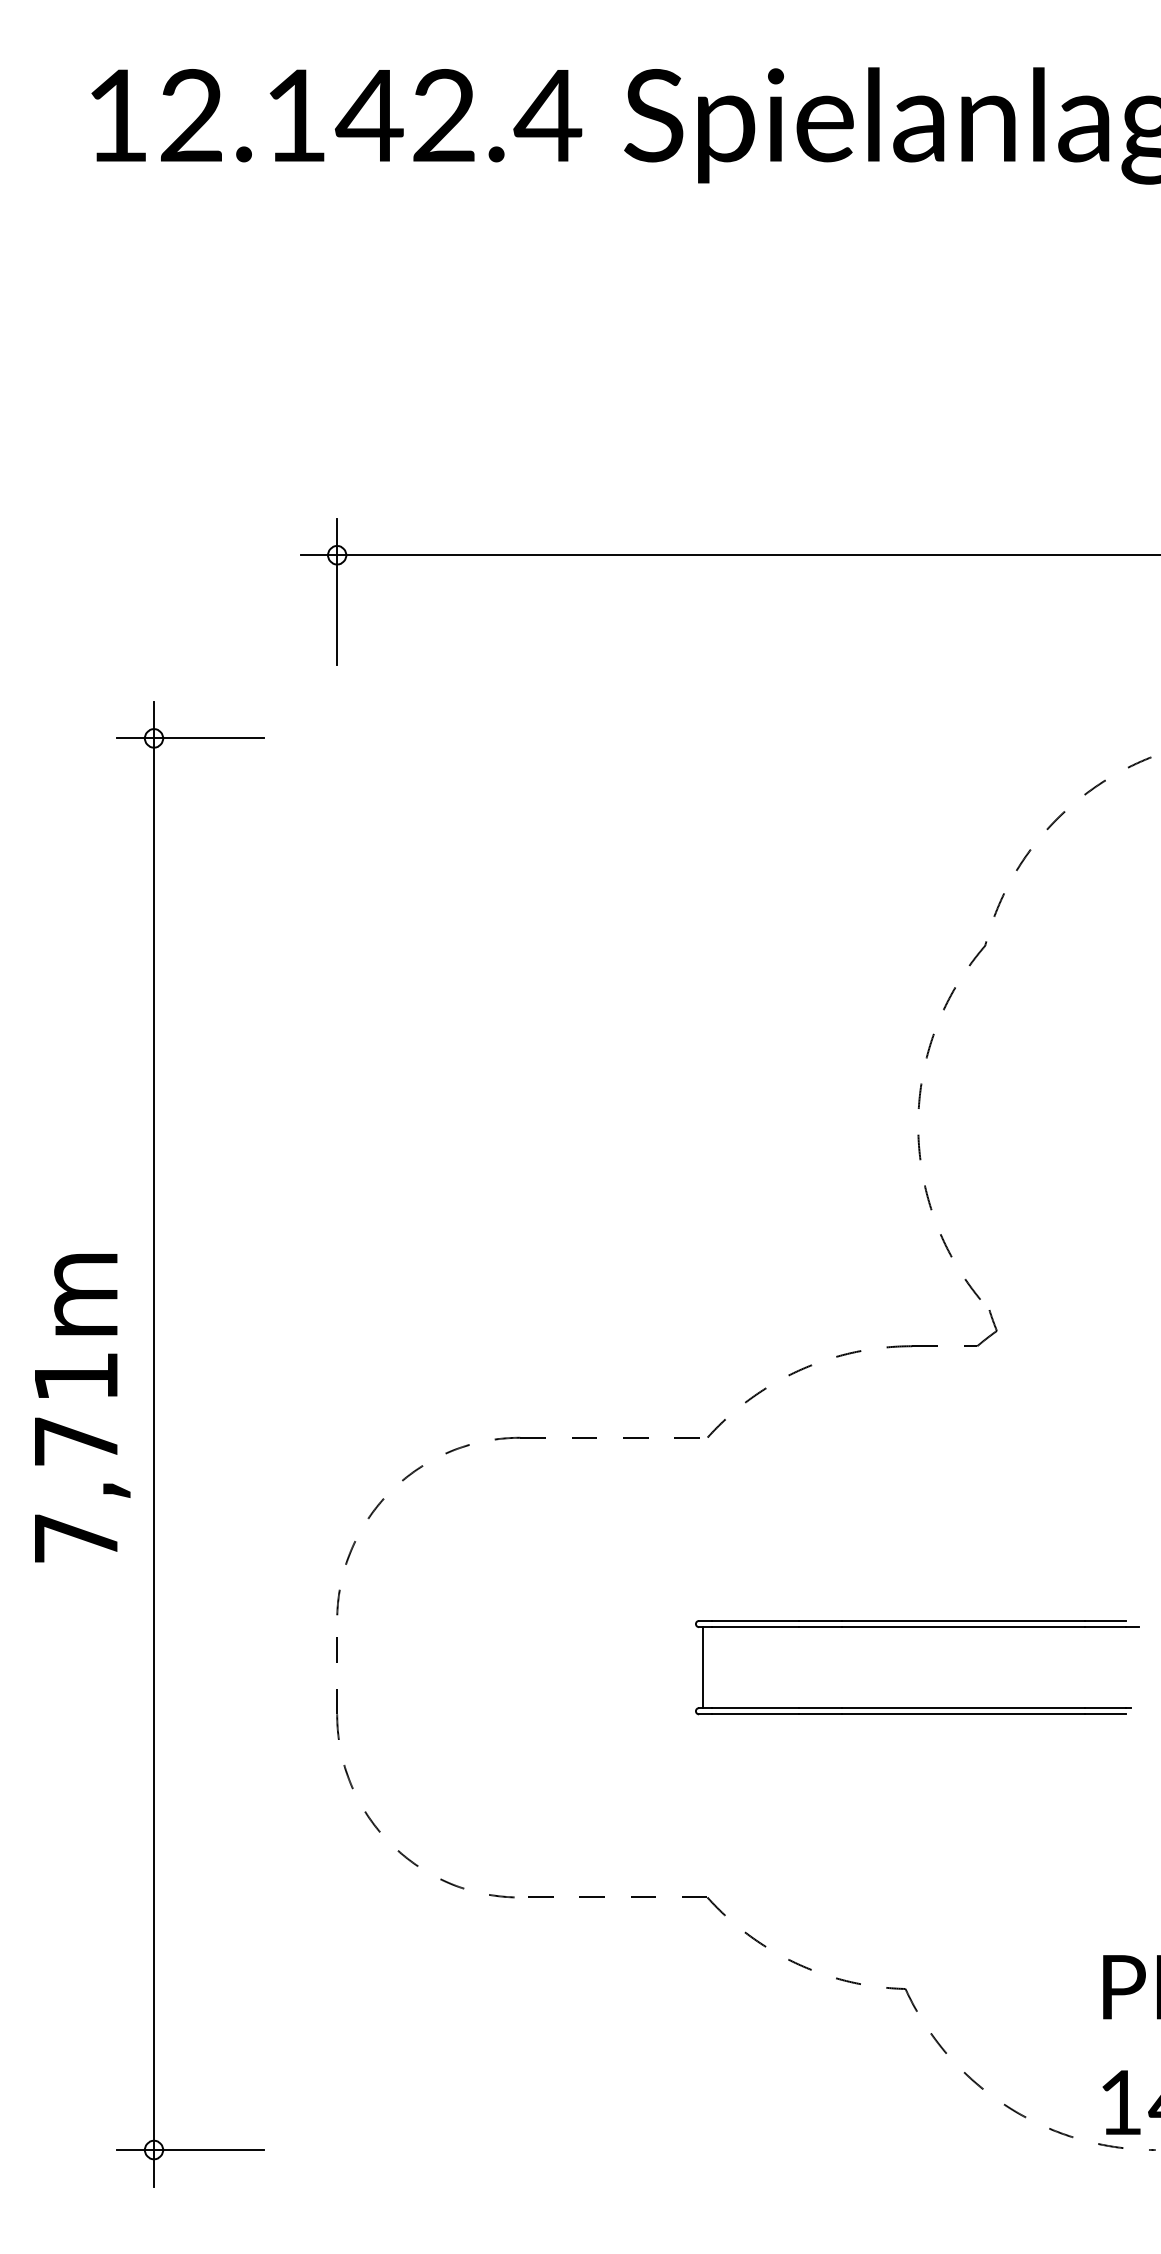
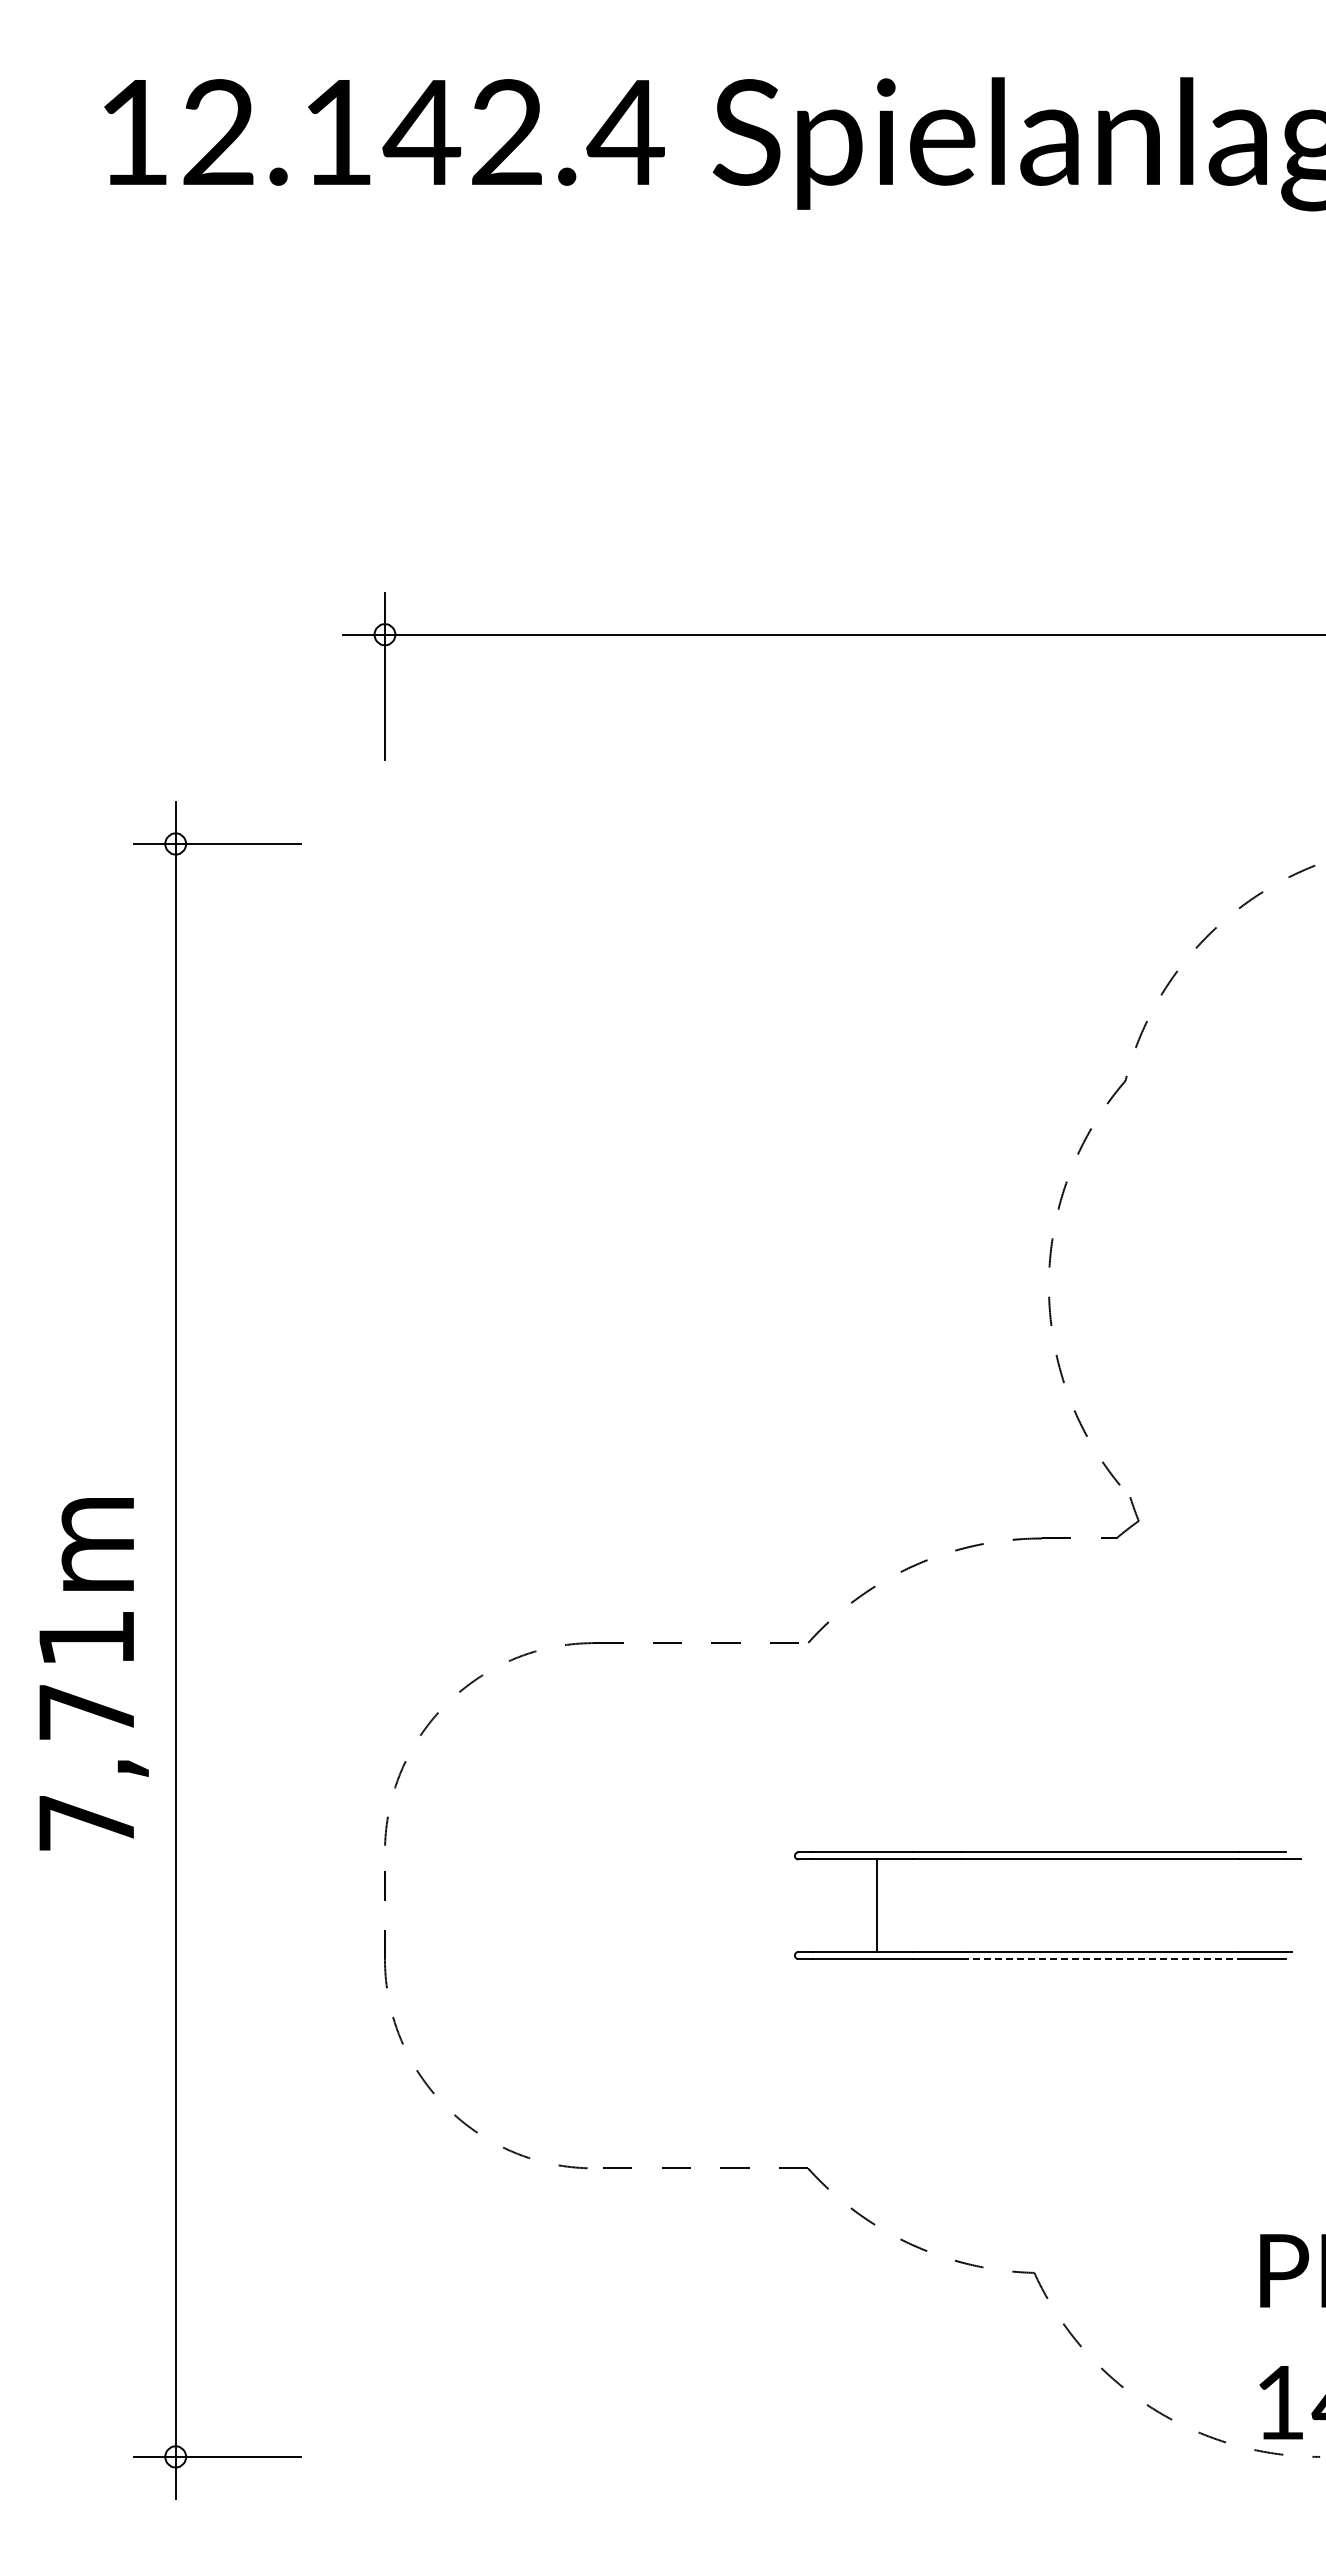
text: (82, 1408) -> (93, 1674), moved
line: (703, 1667) -> (877, 1905), moved
line: (963, 1714) -> (1100, 1959), solid -> dashed

